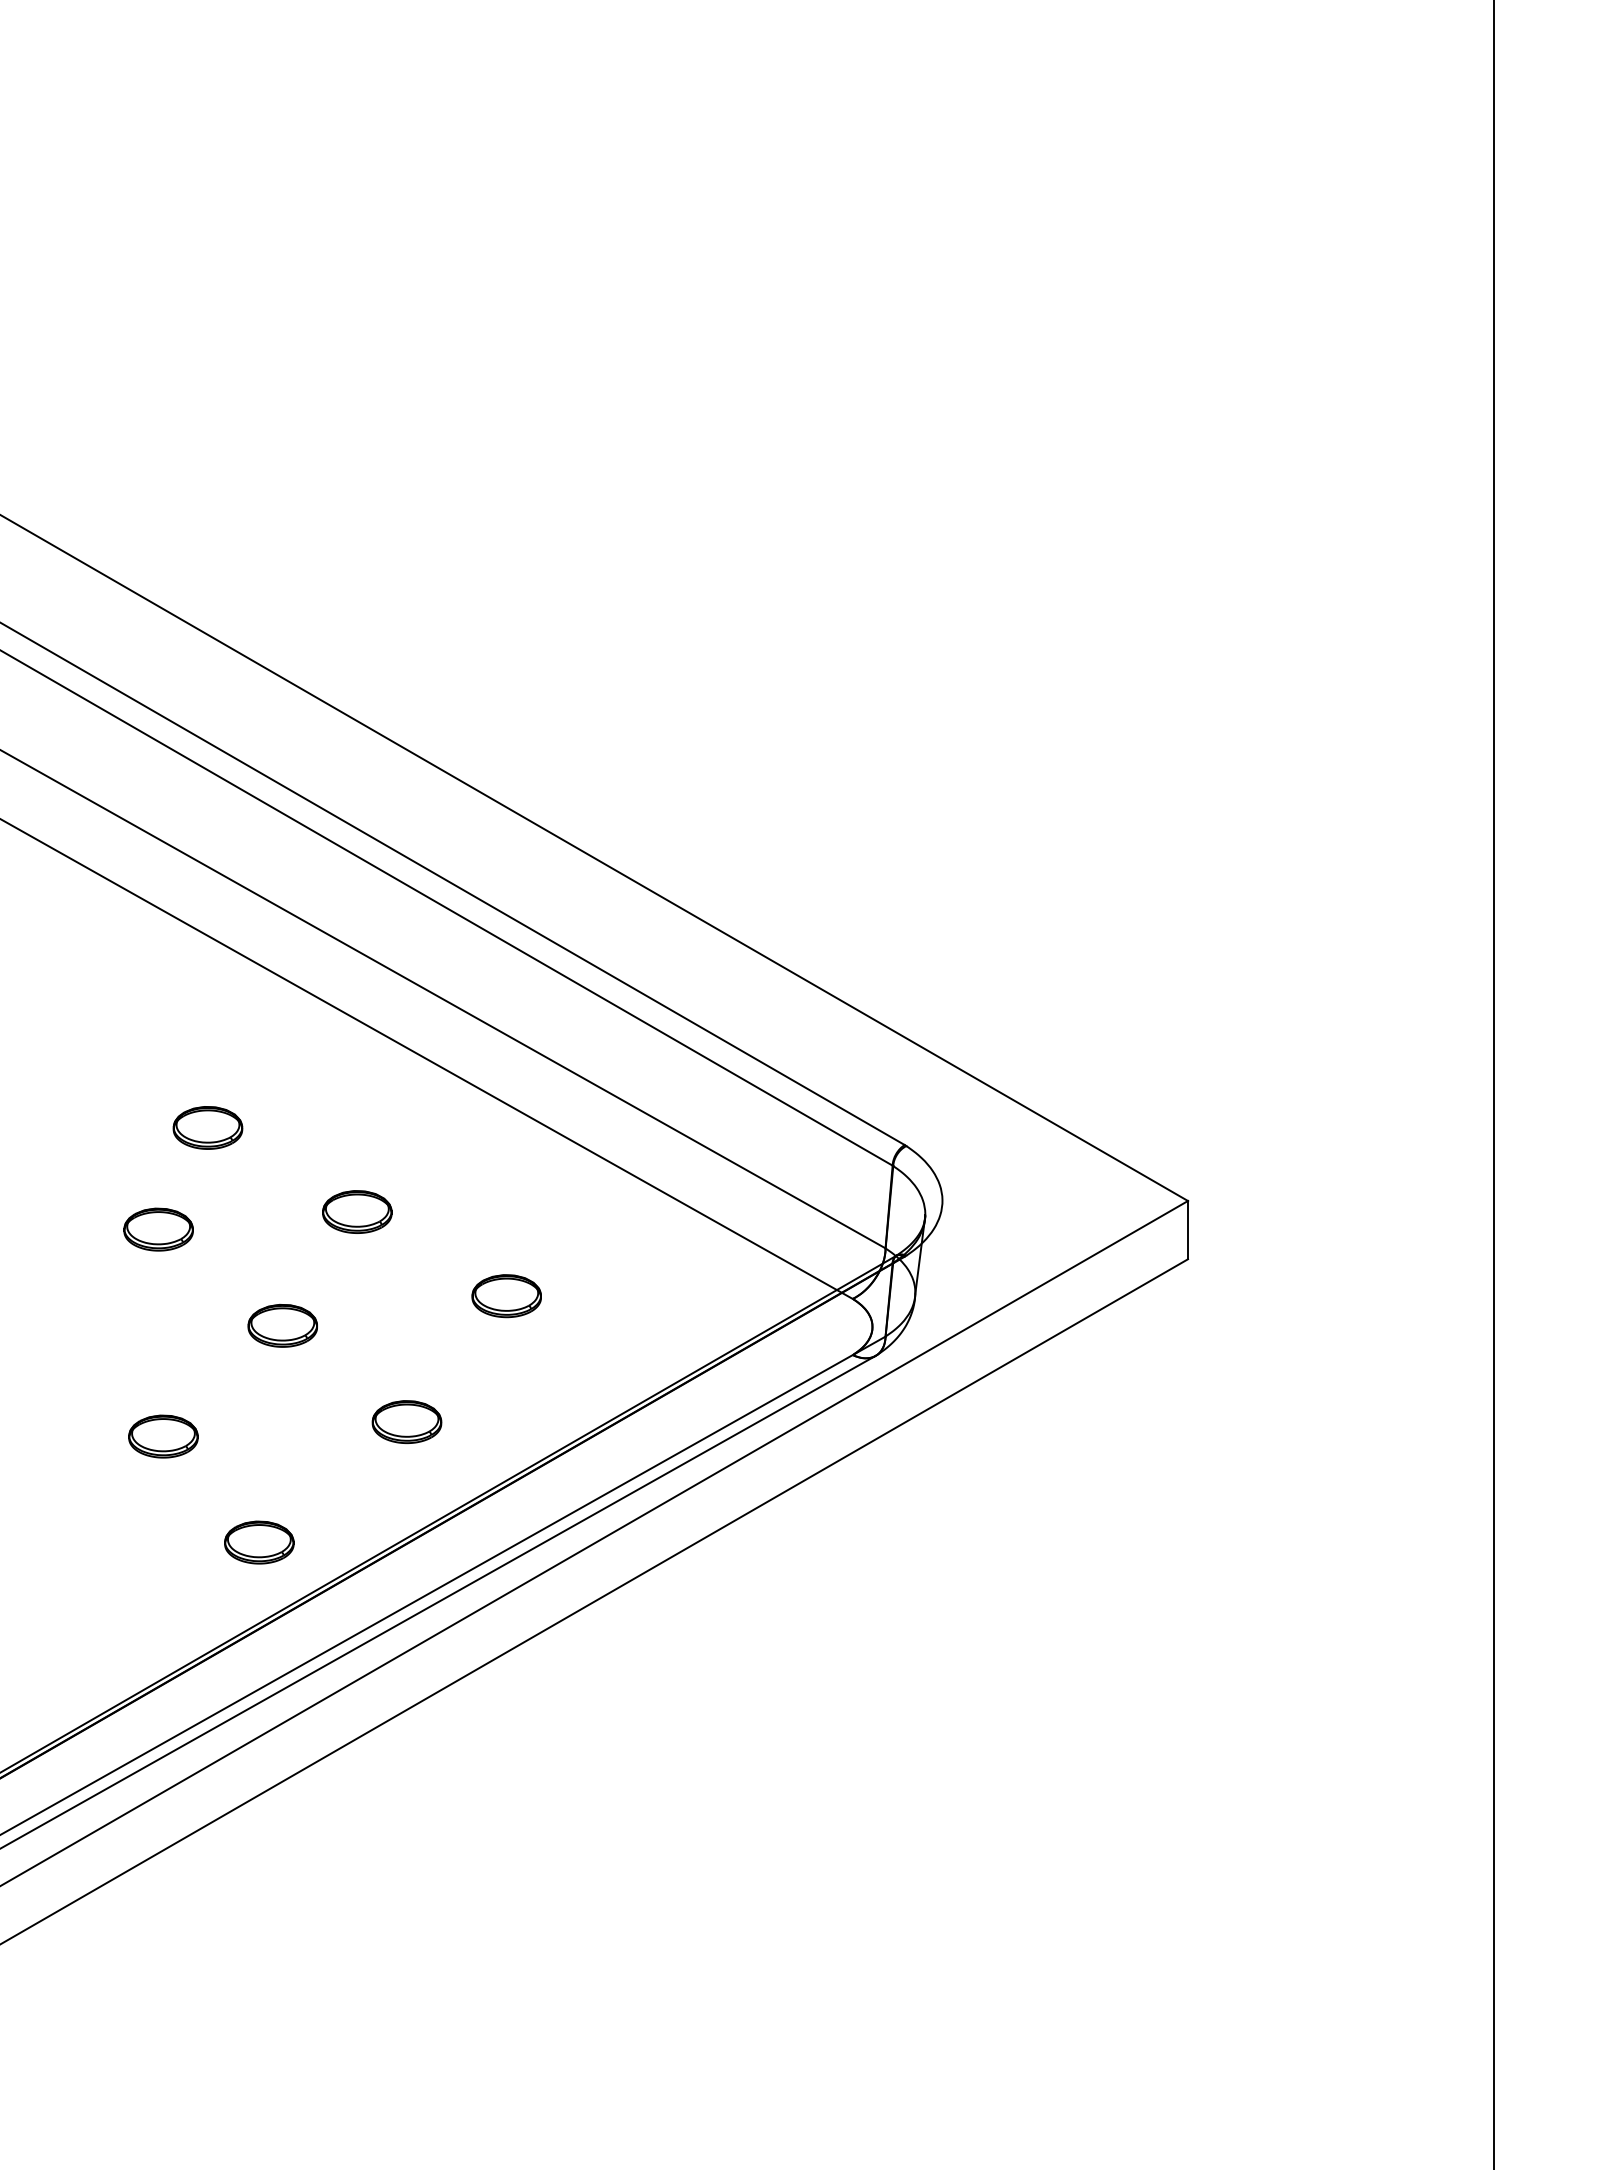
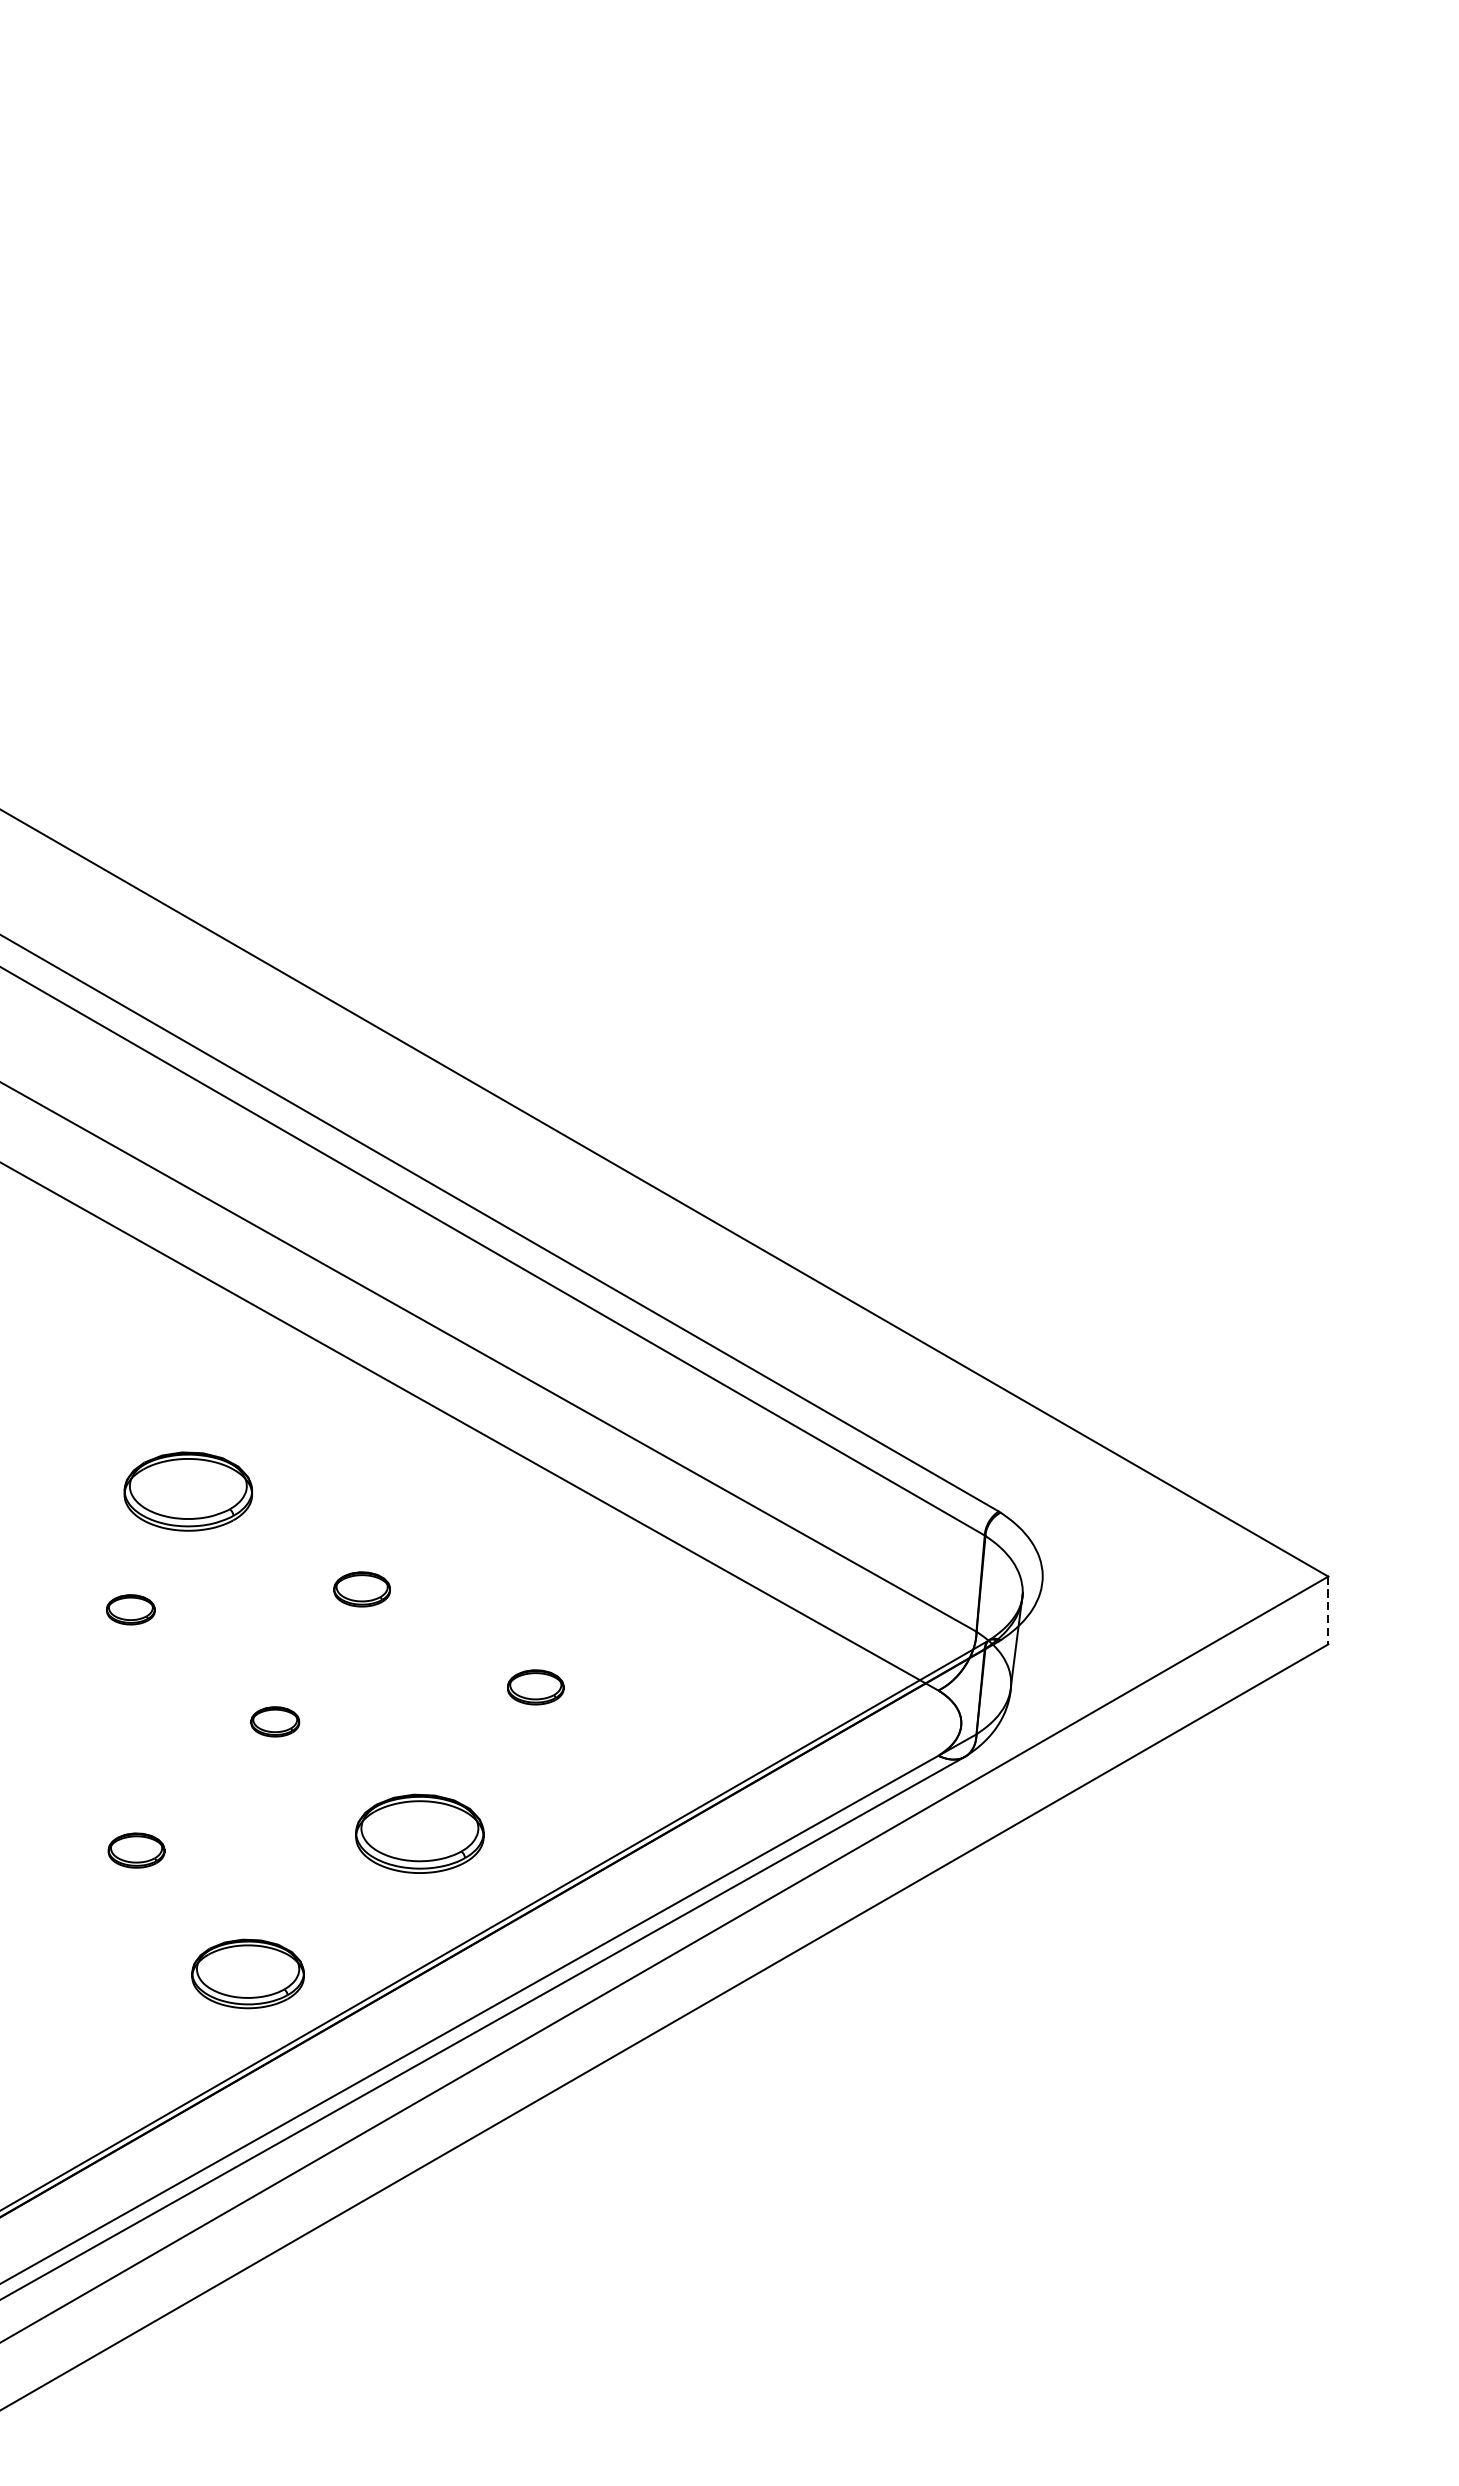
part: (207, 1127) -> (187, 1491), size x1.6
part: (357, 1211) -> (362, 1588), size x0.7
part: (158, 1229) -> (130, 1609), size x0.6
line: (1188, 1230) -> (1328, 1610), solid -> dashed
part: (506, 1296) -> (535, 1687), size x0.7
part: (282, 1325) -> (275, 1721), size x0.6
part: (406, 1421) -> (419, 1833), size x1.6
part: (163, 1436) -> (136, 1850), size x0.7
part: (259, 1542) -> (248, 1973), size x1.4

